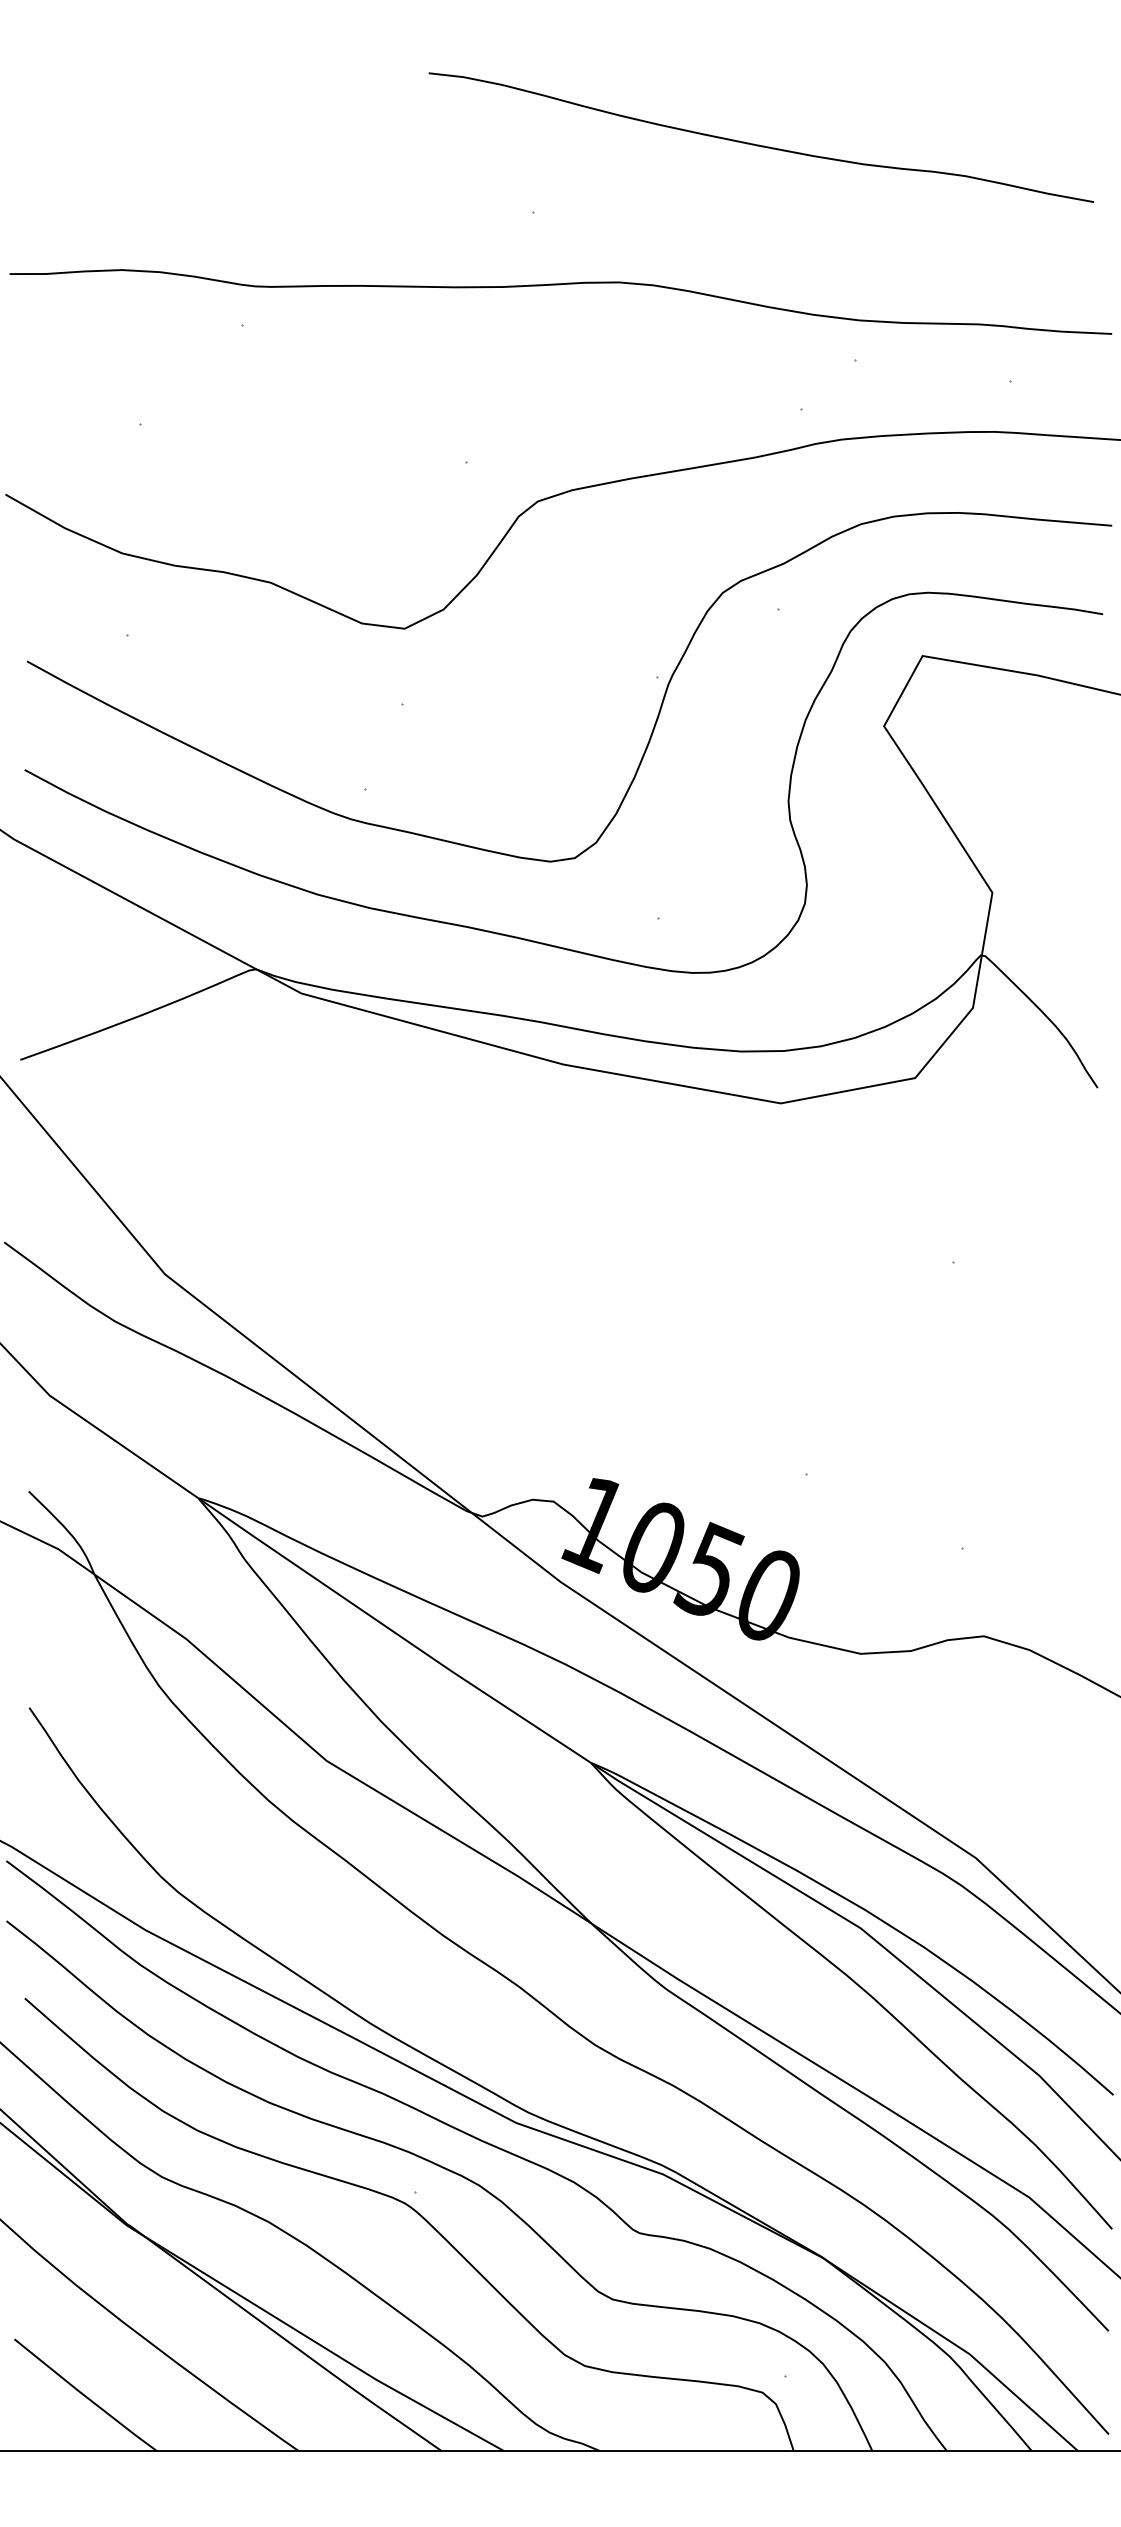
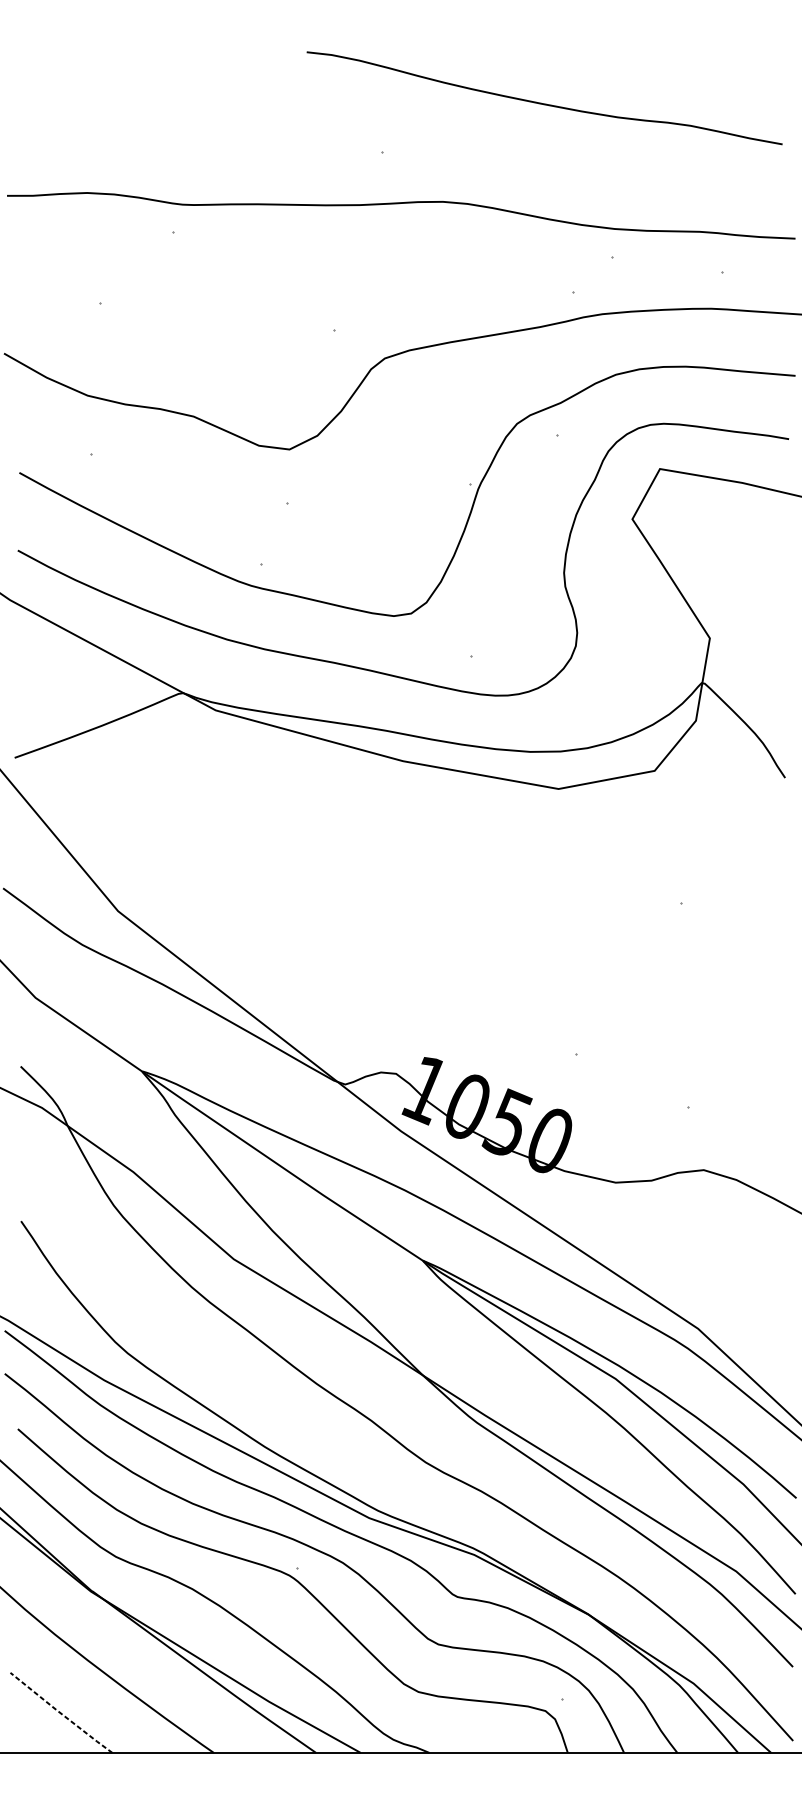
line: (84, 2395) -> (60, 1713), solid -> dashed

